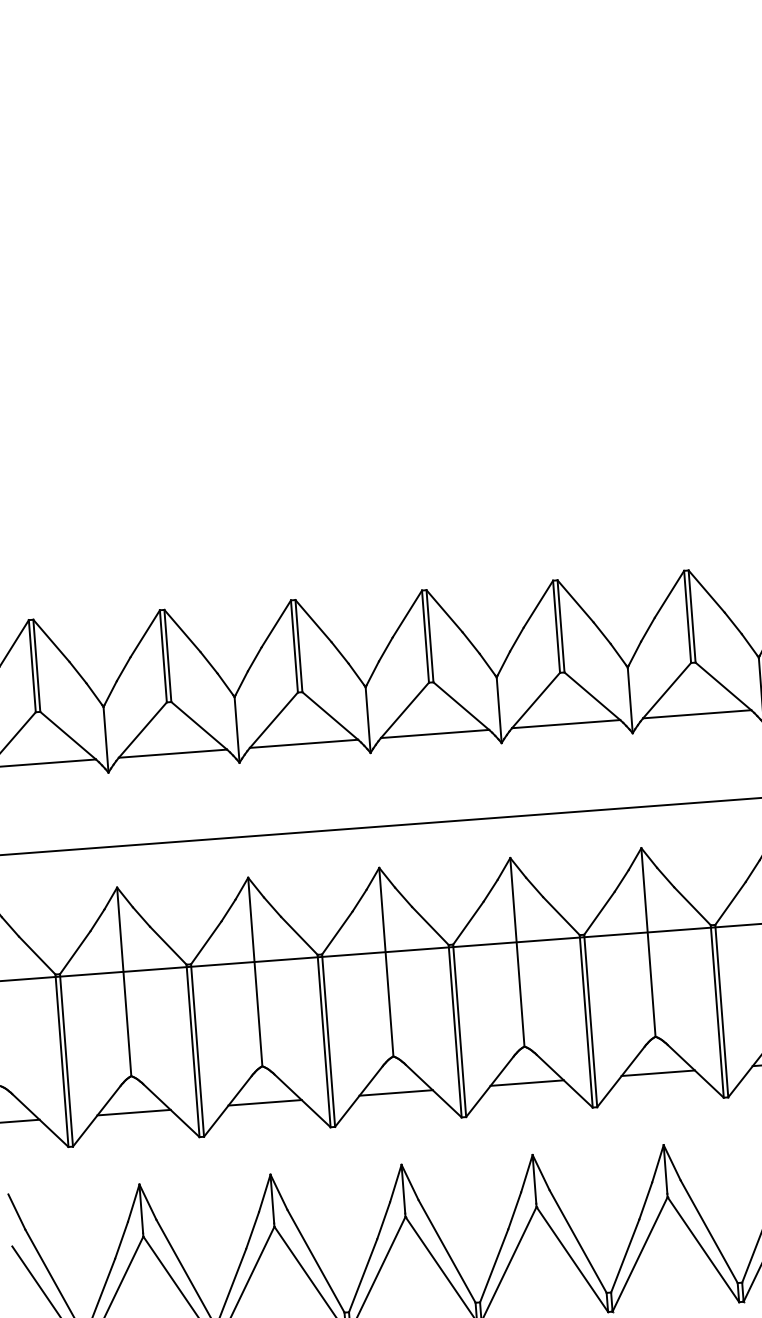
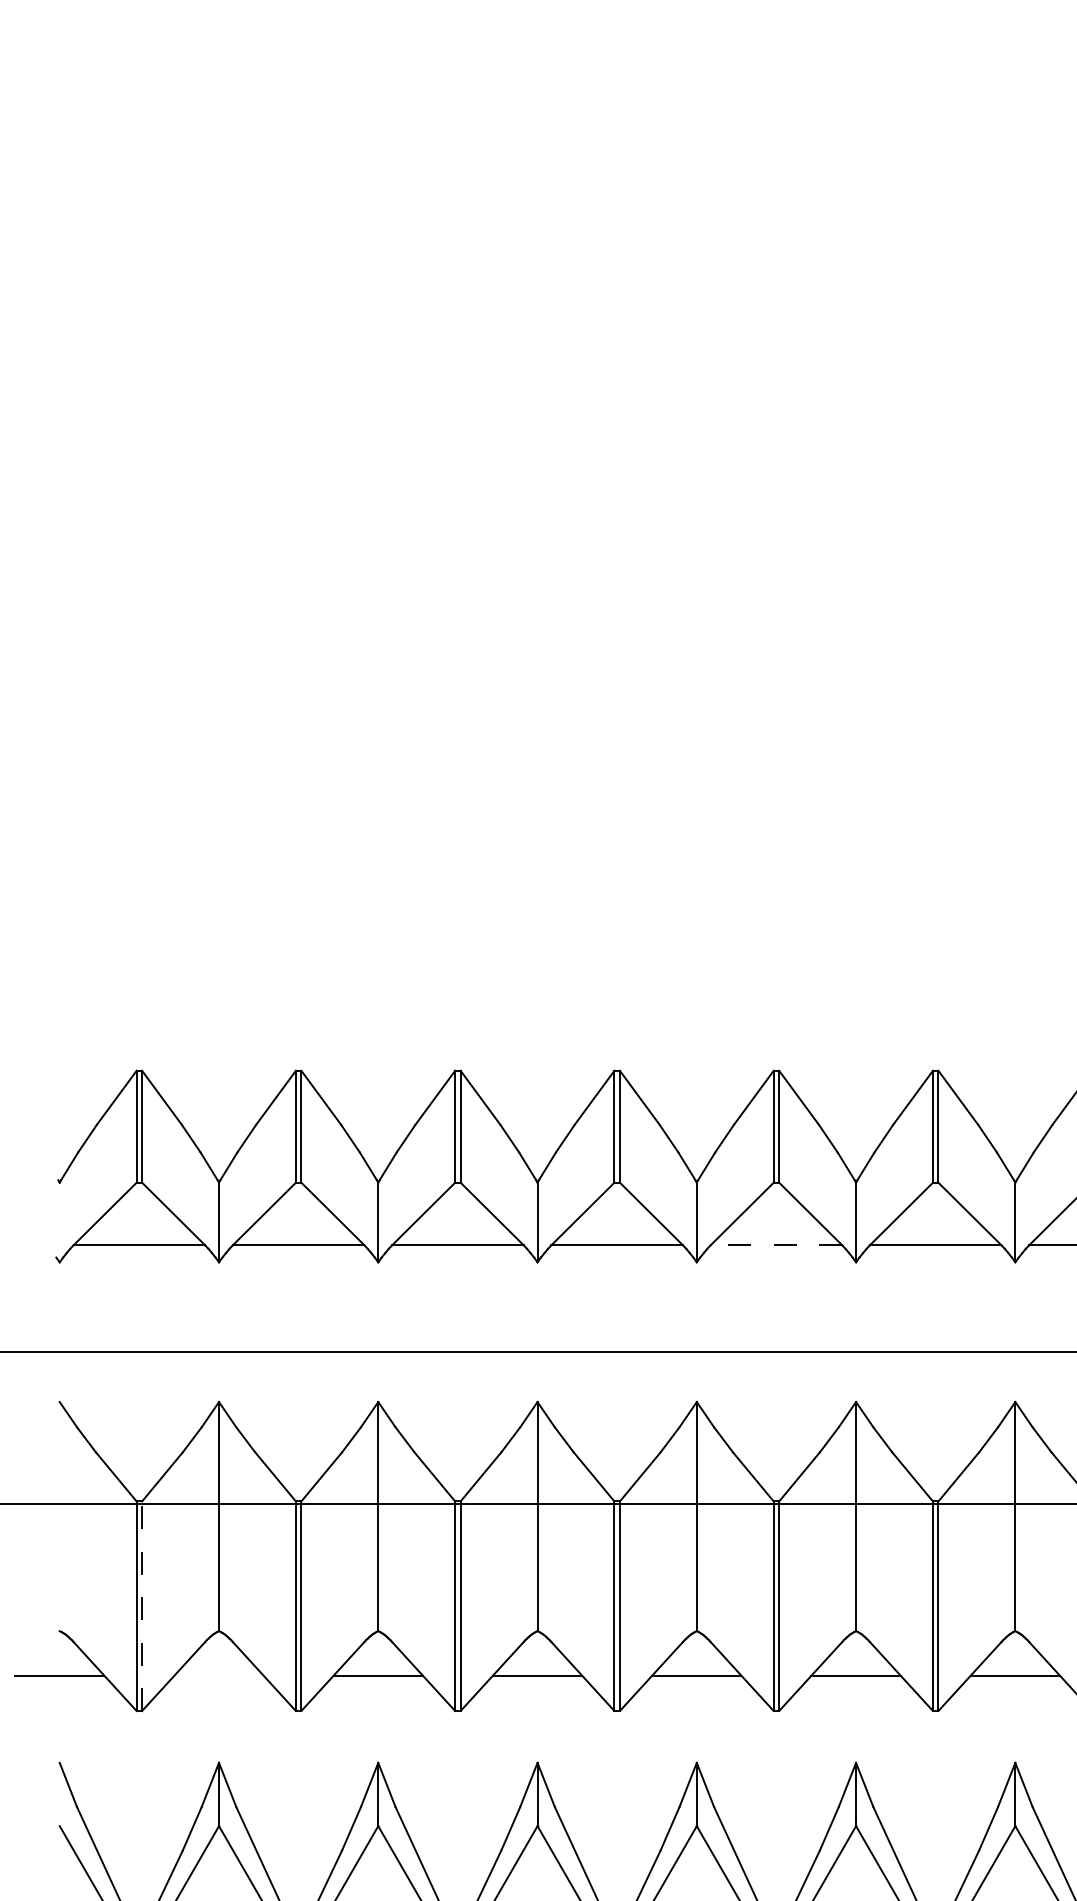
line: (566, 724) -> (776, 1245), solid -> dashed
line: (66, 1060) -> (142, 1606), solid -> dashed
line: (133, 1112) -> (218, 1675), removed

